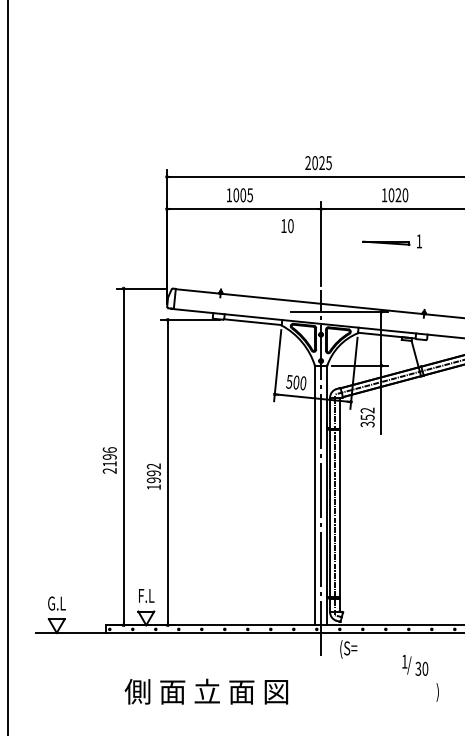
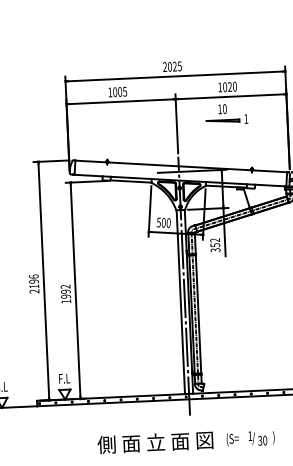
text: (287, 226) -> (222, 109), moved
text: (348, 649) -> (232, 439), moved
text: (415, 665) -> (258, 438), moved
text: (206, 691) -> (155, 442), moved

